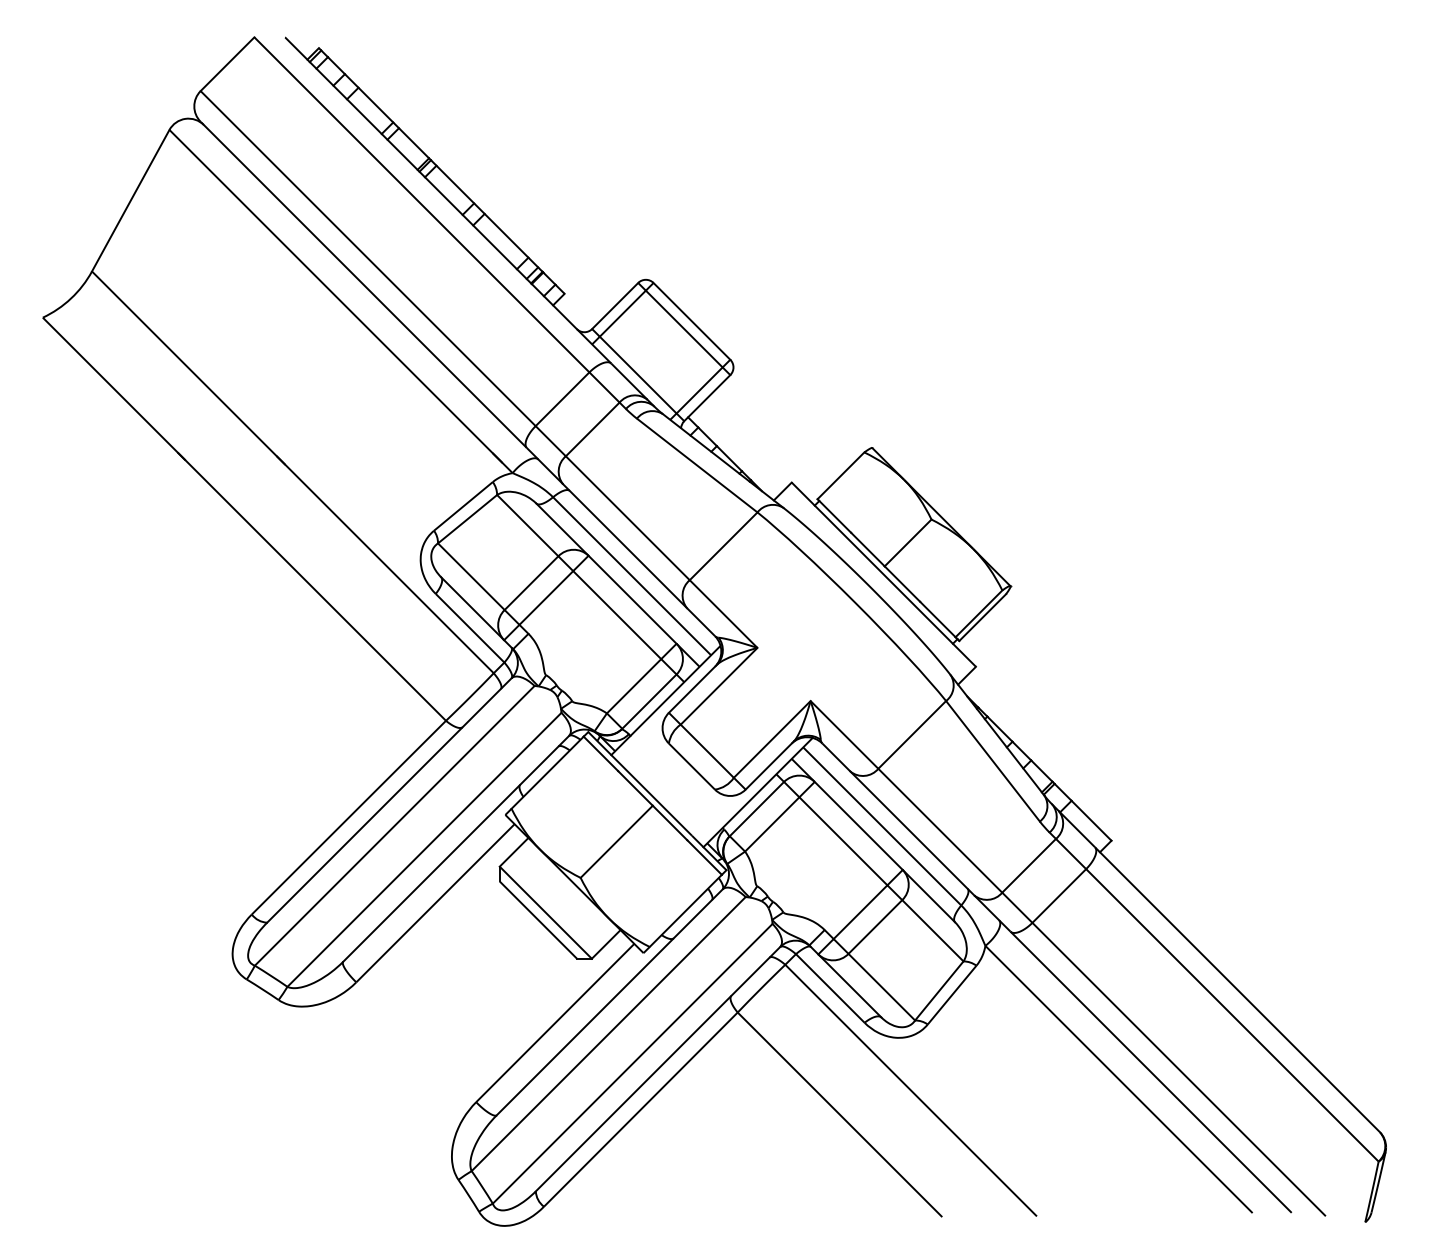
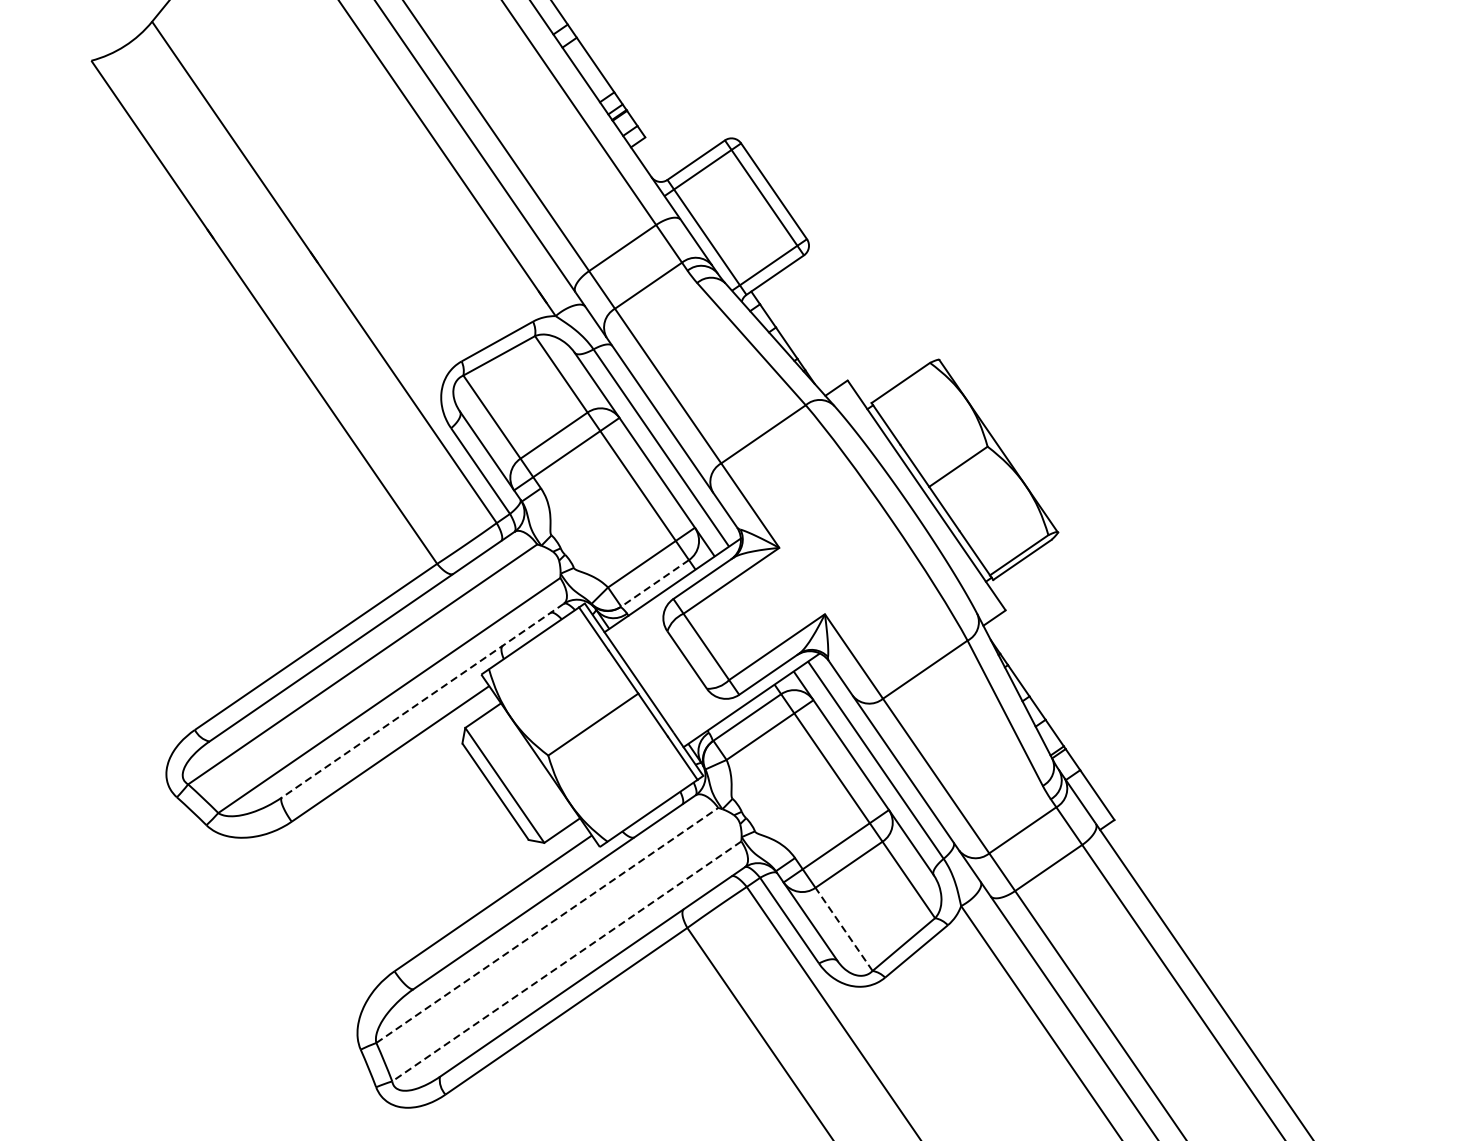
line: (649, 701) -> (655, 583), solid -> dashed
line: (456, 848) -> (423, 700), solid -> dashed
line: (881, 986) -> (843, 928), solid -> dashed
line: (608, 1034) -> (547, 925), solid -> dashed
line: (632, 1063) -> (566, 961), solid -> dashed

